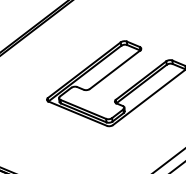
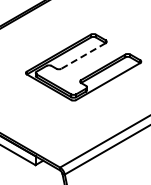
line: (114, 69) -> (83, 55), solid -> dashed

